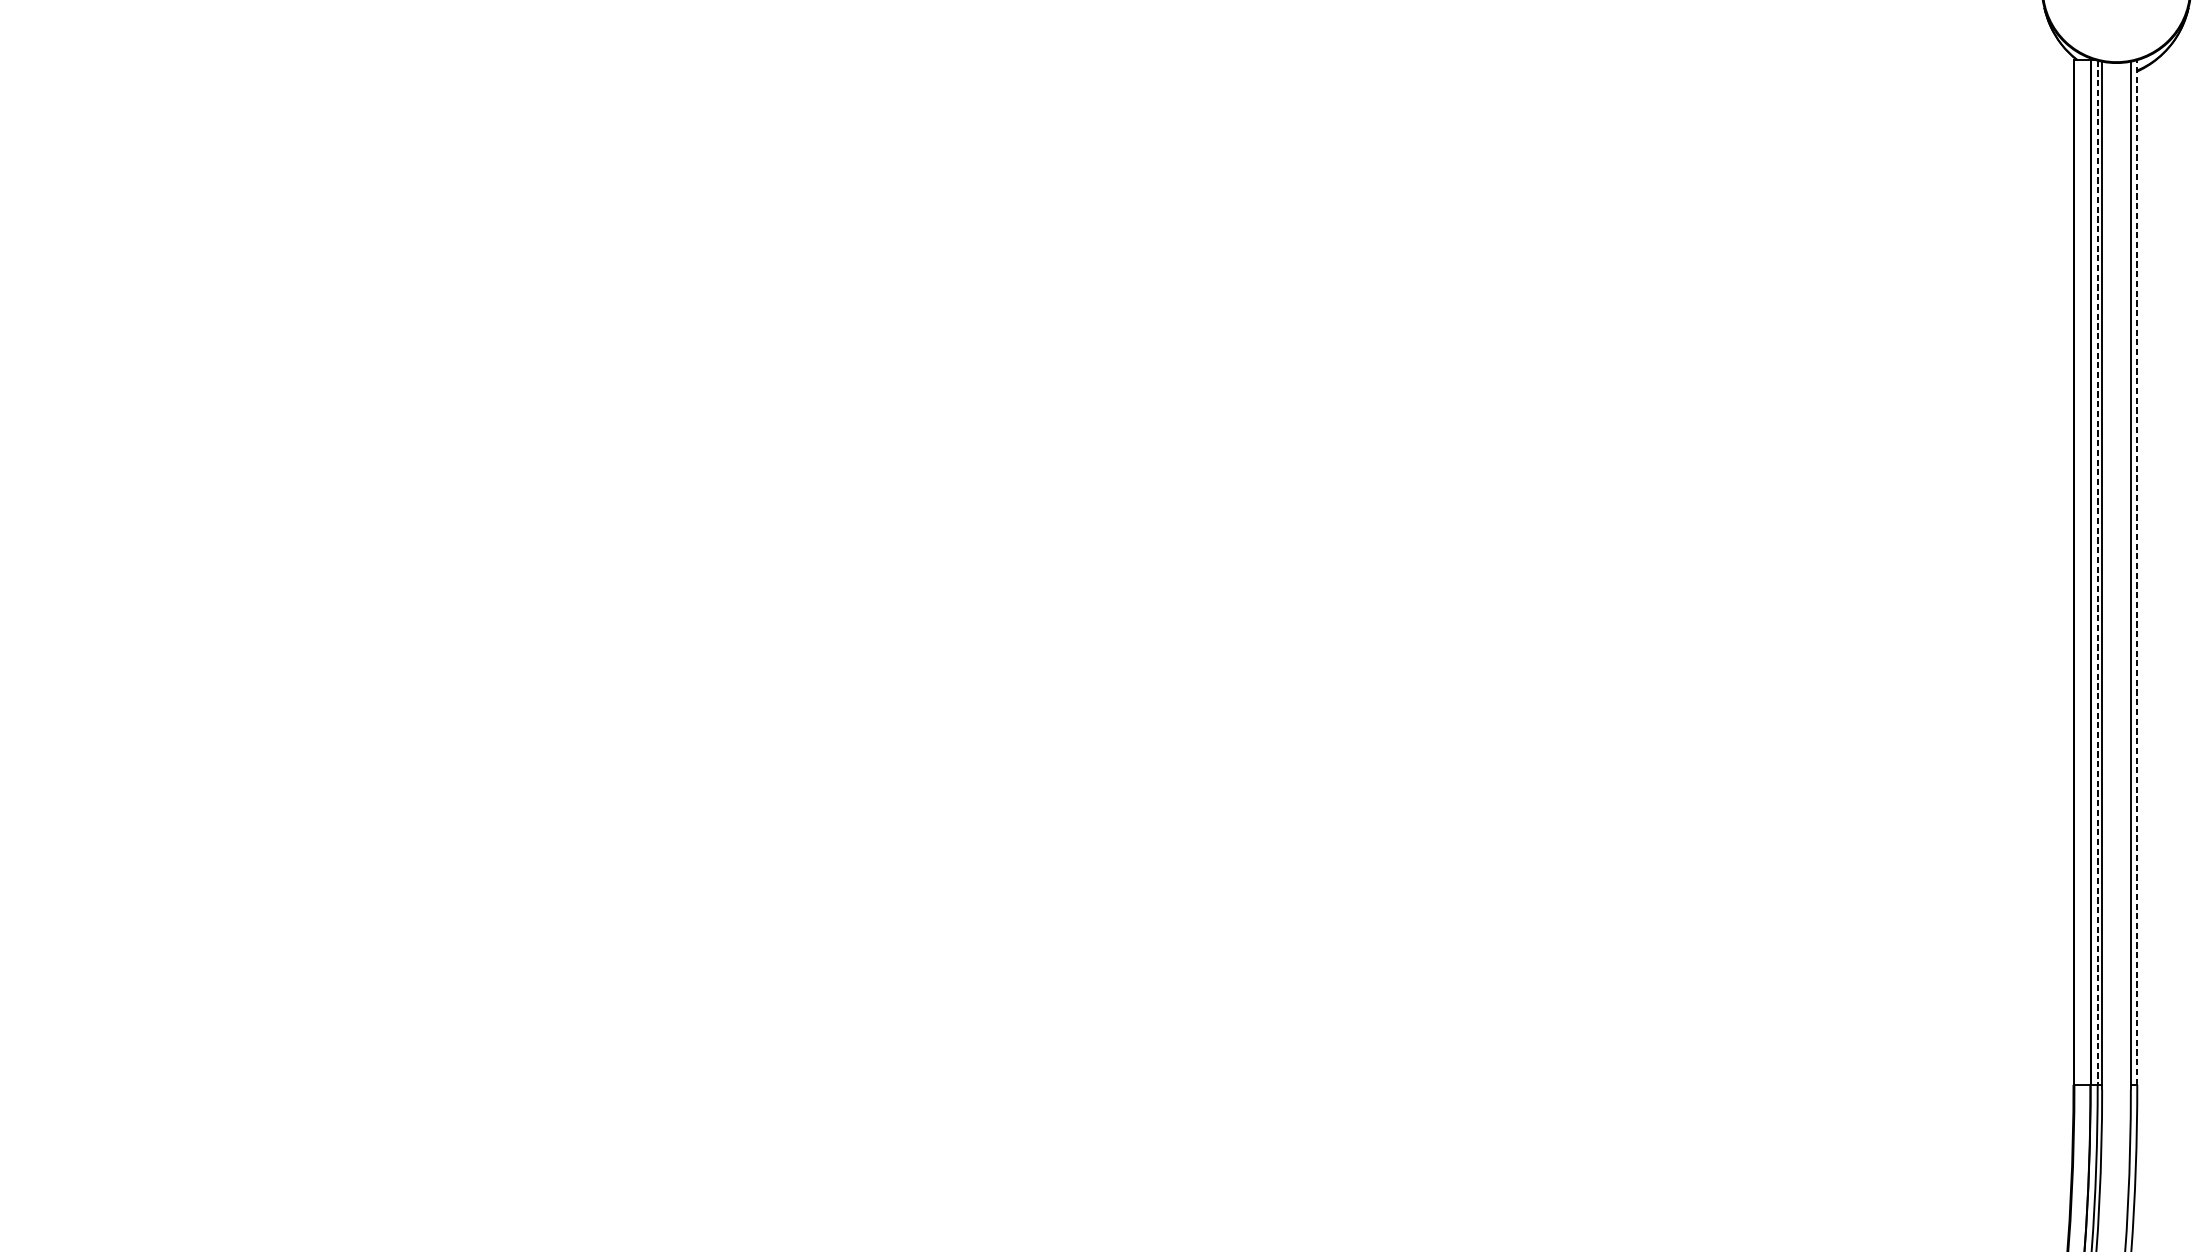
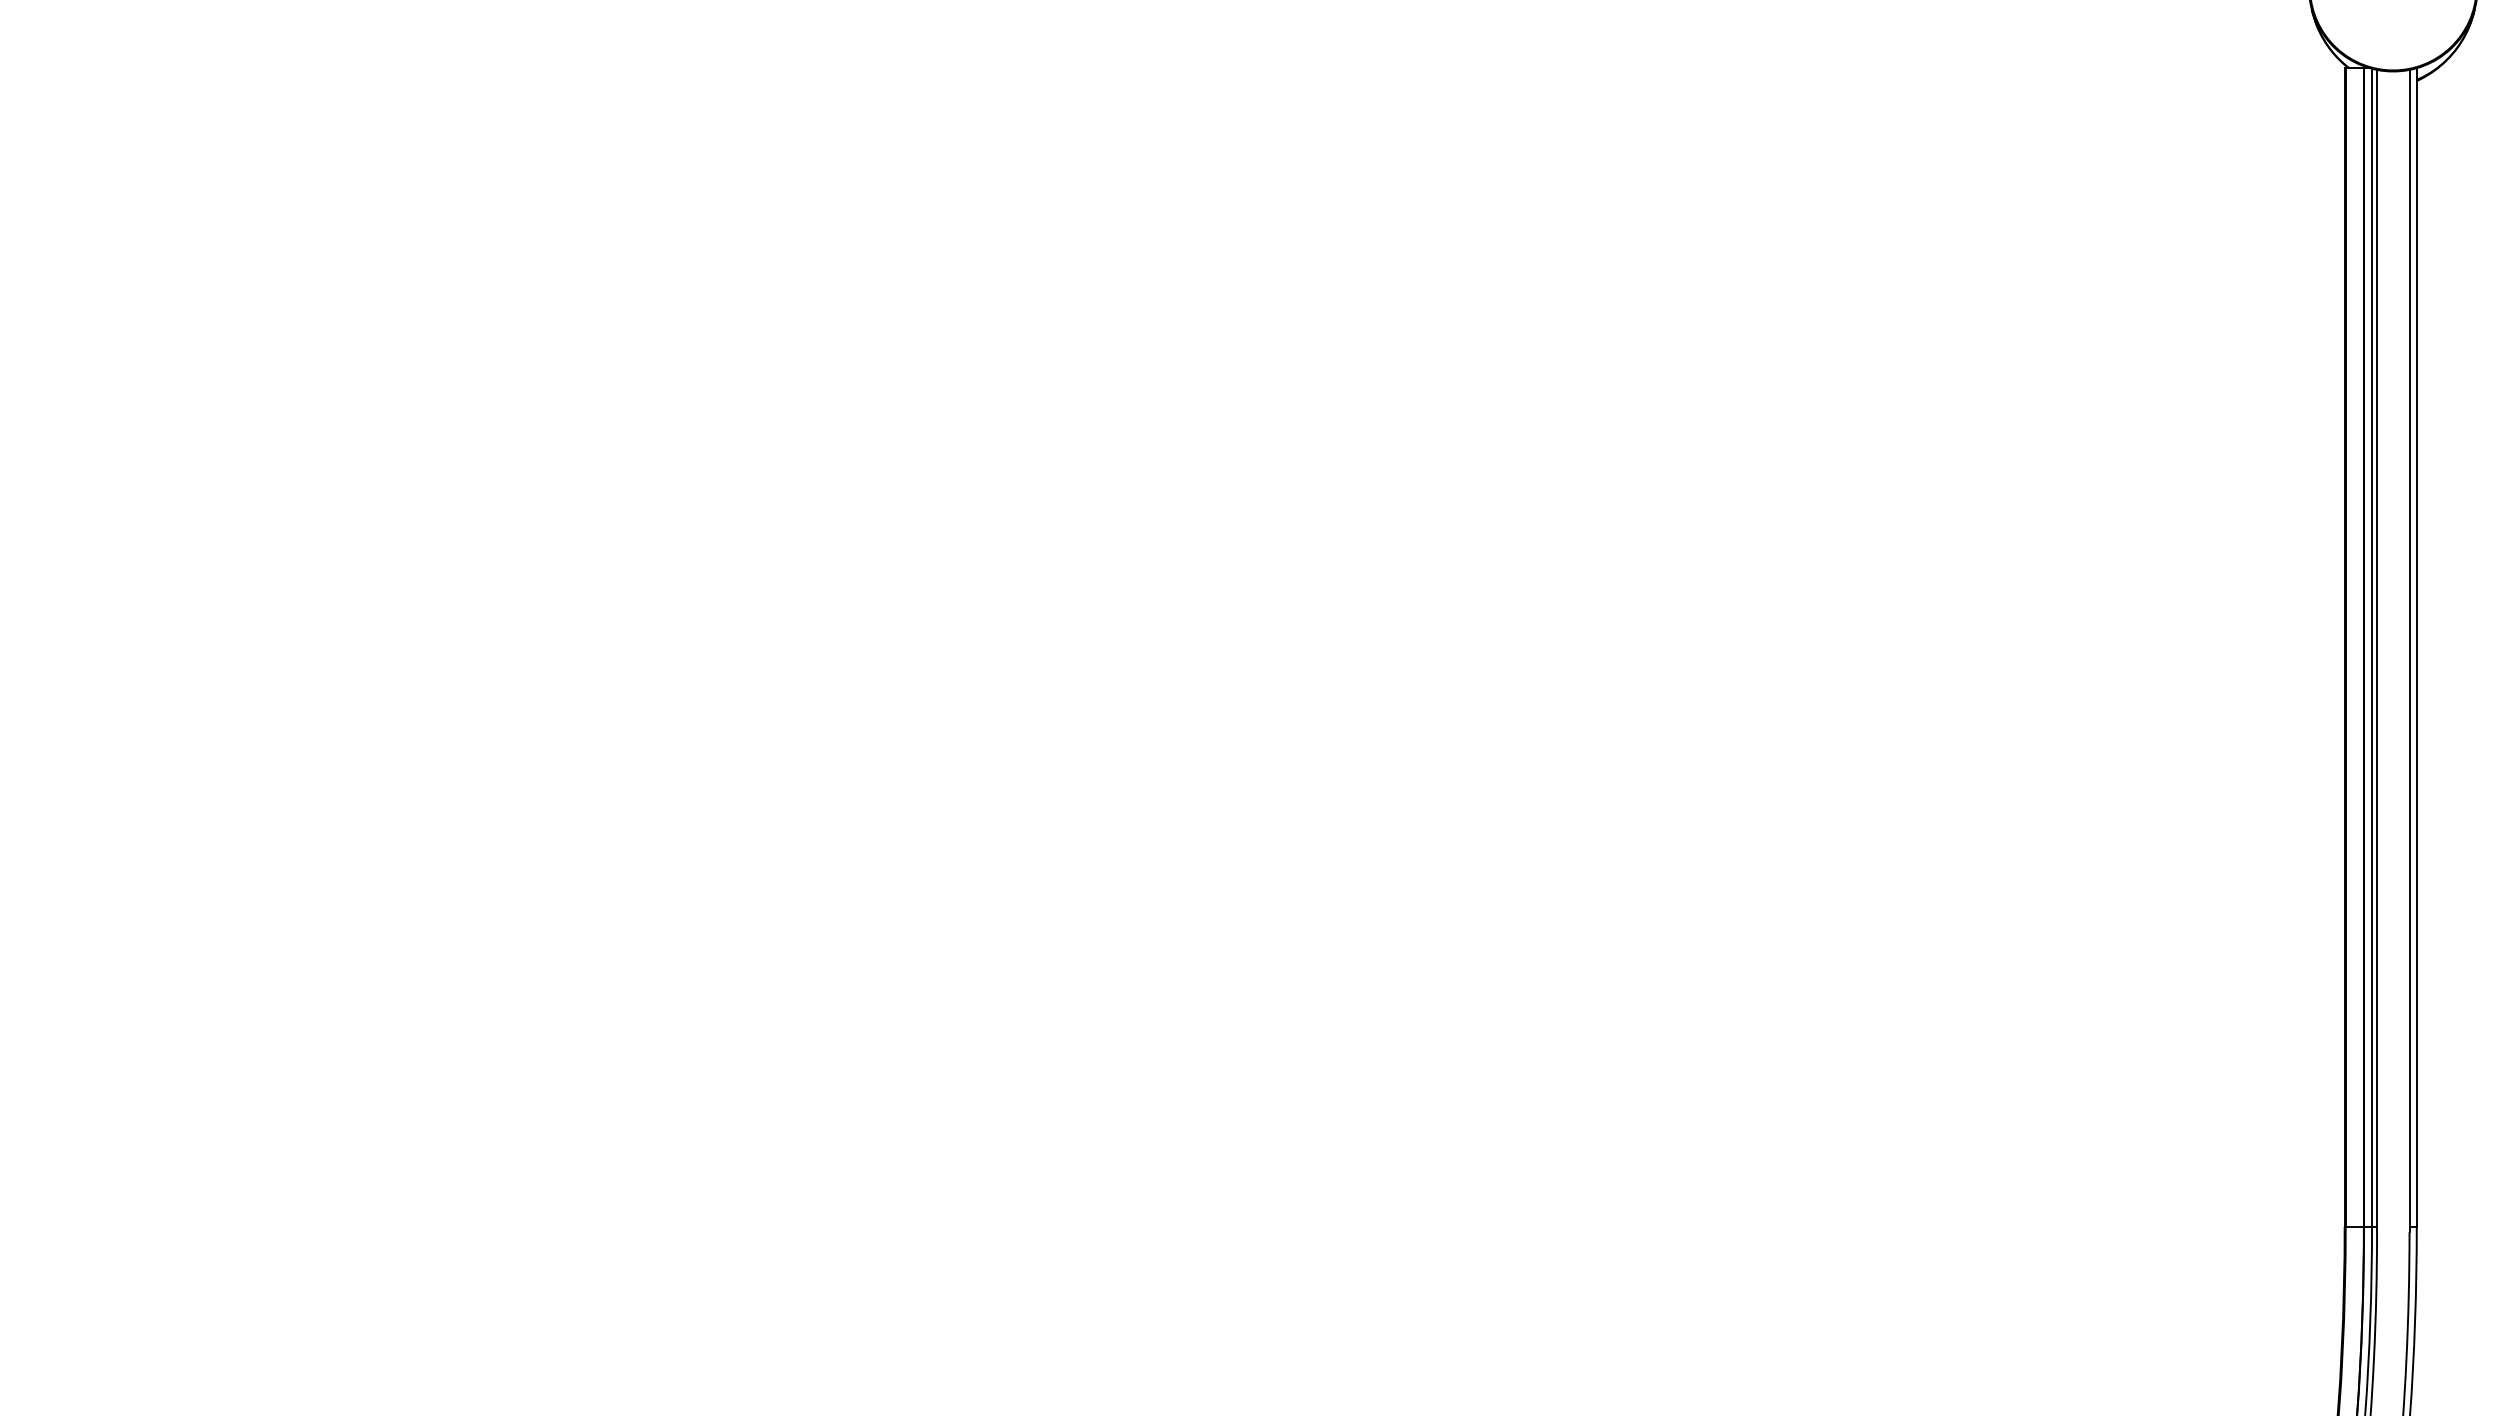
line: (2098, 572) -> (2372, 647), dashed -> solid
line: (2137, 572) -> (2416, 647), dashed -> solid

